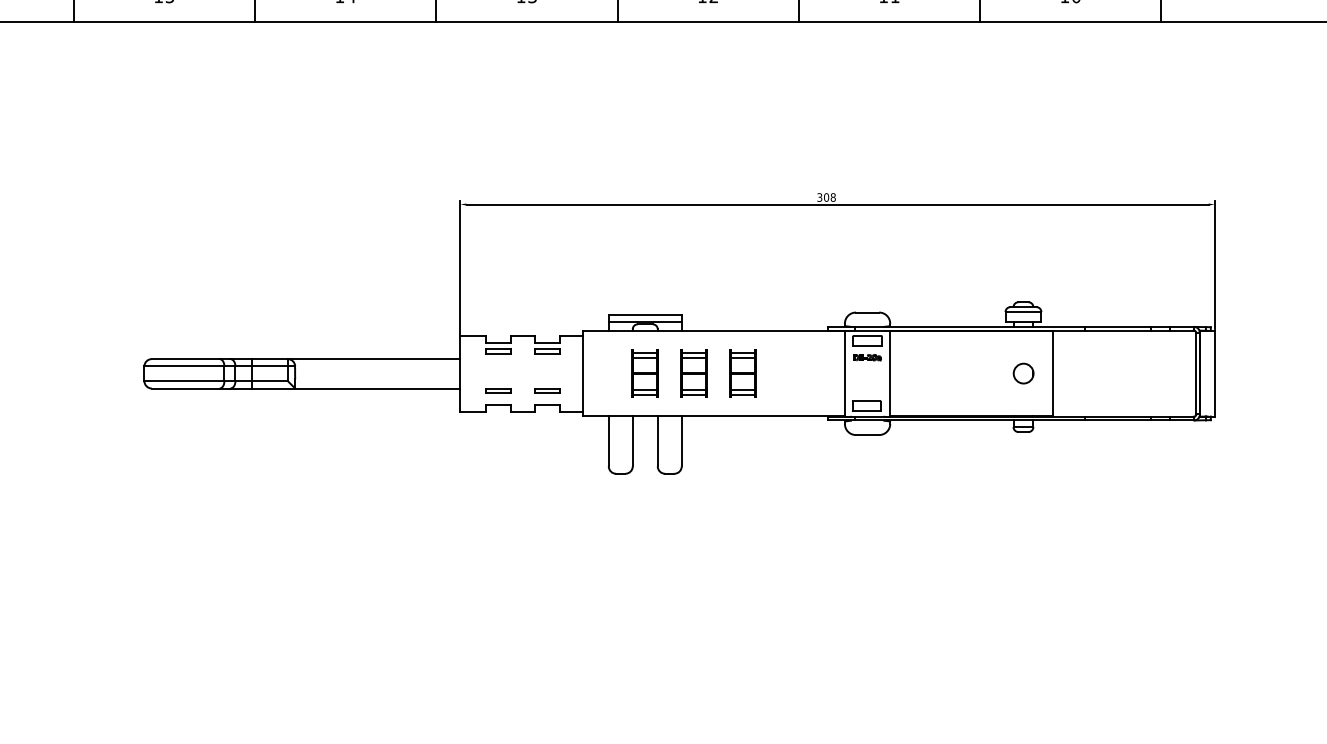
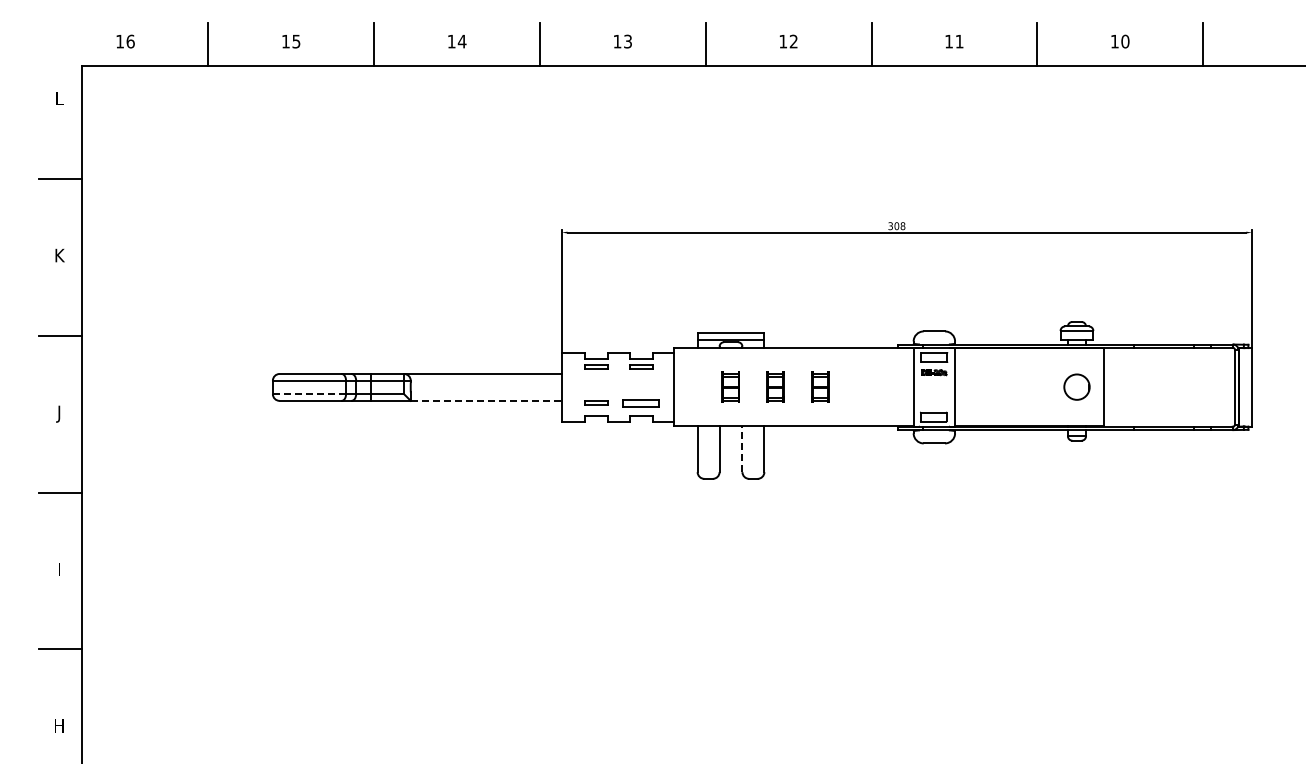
part: (644, 373) -> (730, 387), size x0.7
part: (693, 373) -> (775, 387), size x0.7
part: (743, 373) -> (820, 387), size x0.7
circle: (1024, 373) -> (1077, 387), size x1.4
line: (184, 381) -> (309, 394), solid -> dashed
line: (377, 388) -> (486, 400), solid -> dashed
part: (547, 390) -> (641, 402), size x1.6
line: (657, 441) -> (742, 449), solid -> dashed

